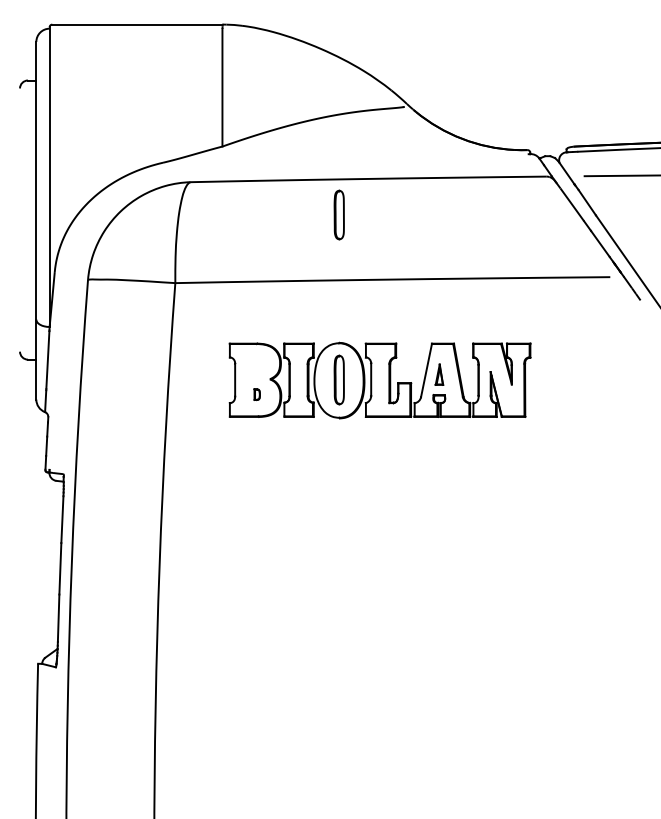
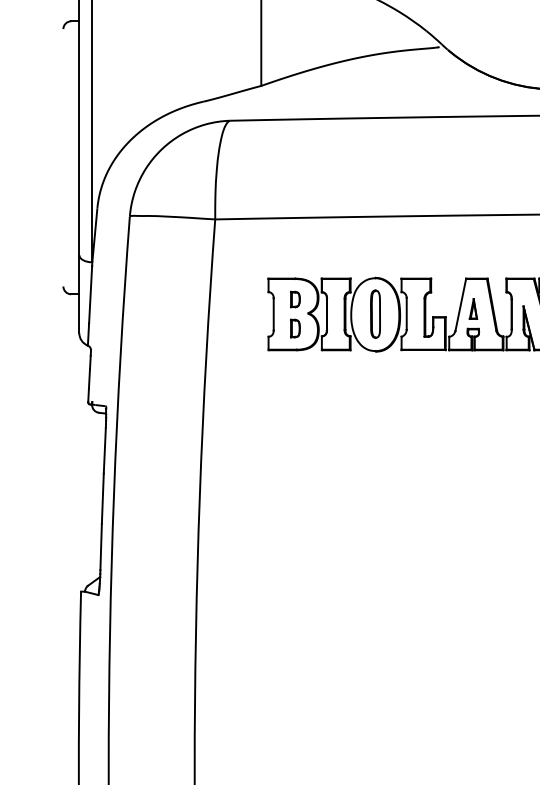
part: (338, 214) -> (374, 152), removed
part: (256, 364) -> (294, 299), added
part: (256, 394) -> (294, 328), size x1.67

